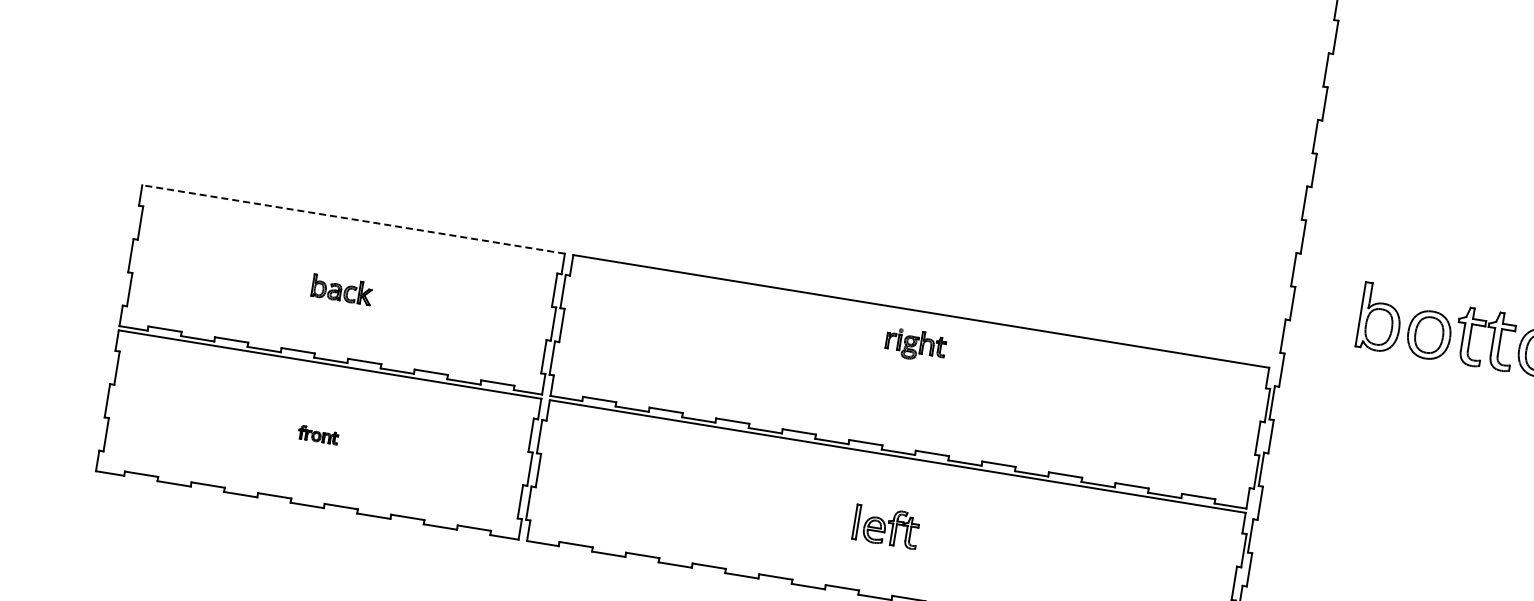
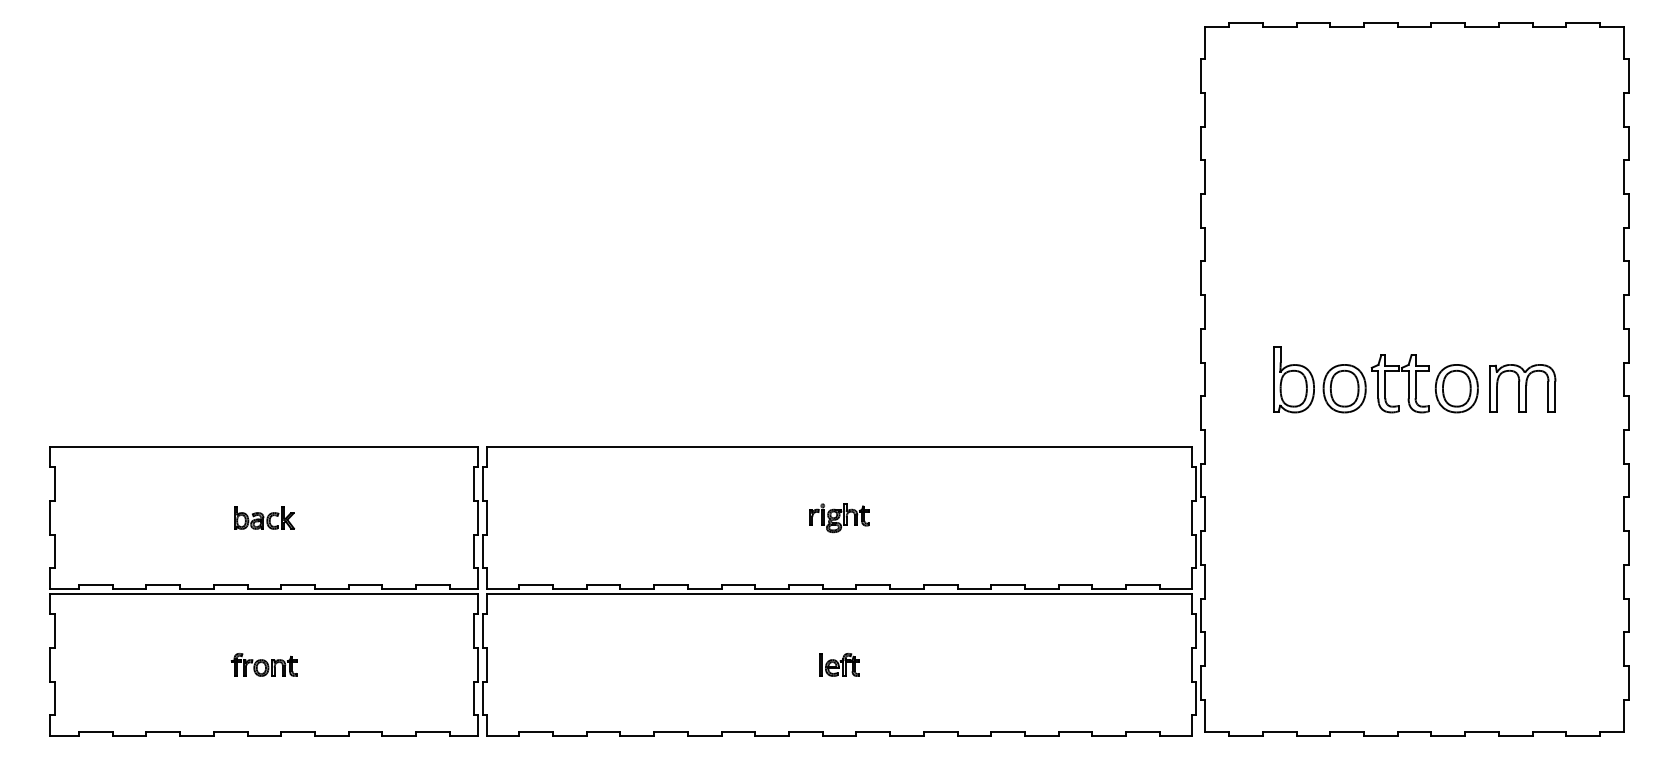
line: (352, 219) -> (263, 446), dashed -> solid
part: (915, 345) -> (839, 518), moved
part: (317, 434) -> (263, 664), size x1.67
part: (886, 526) -> (839, 664), size x0.62

